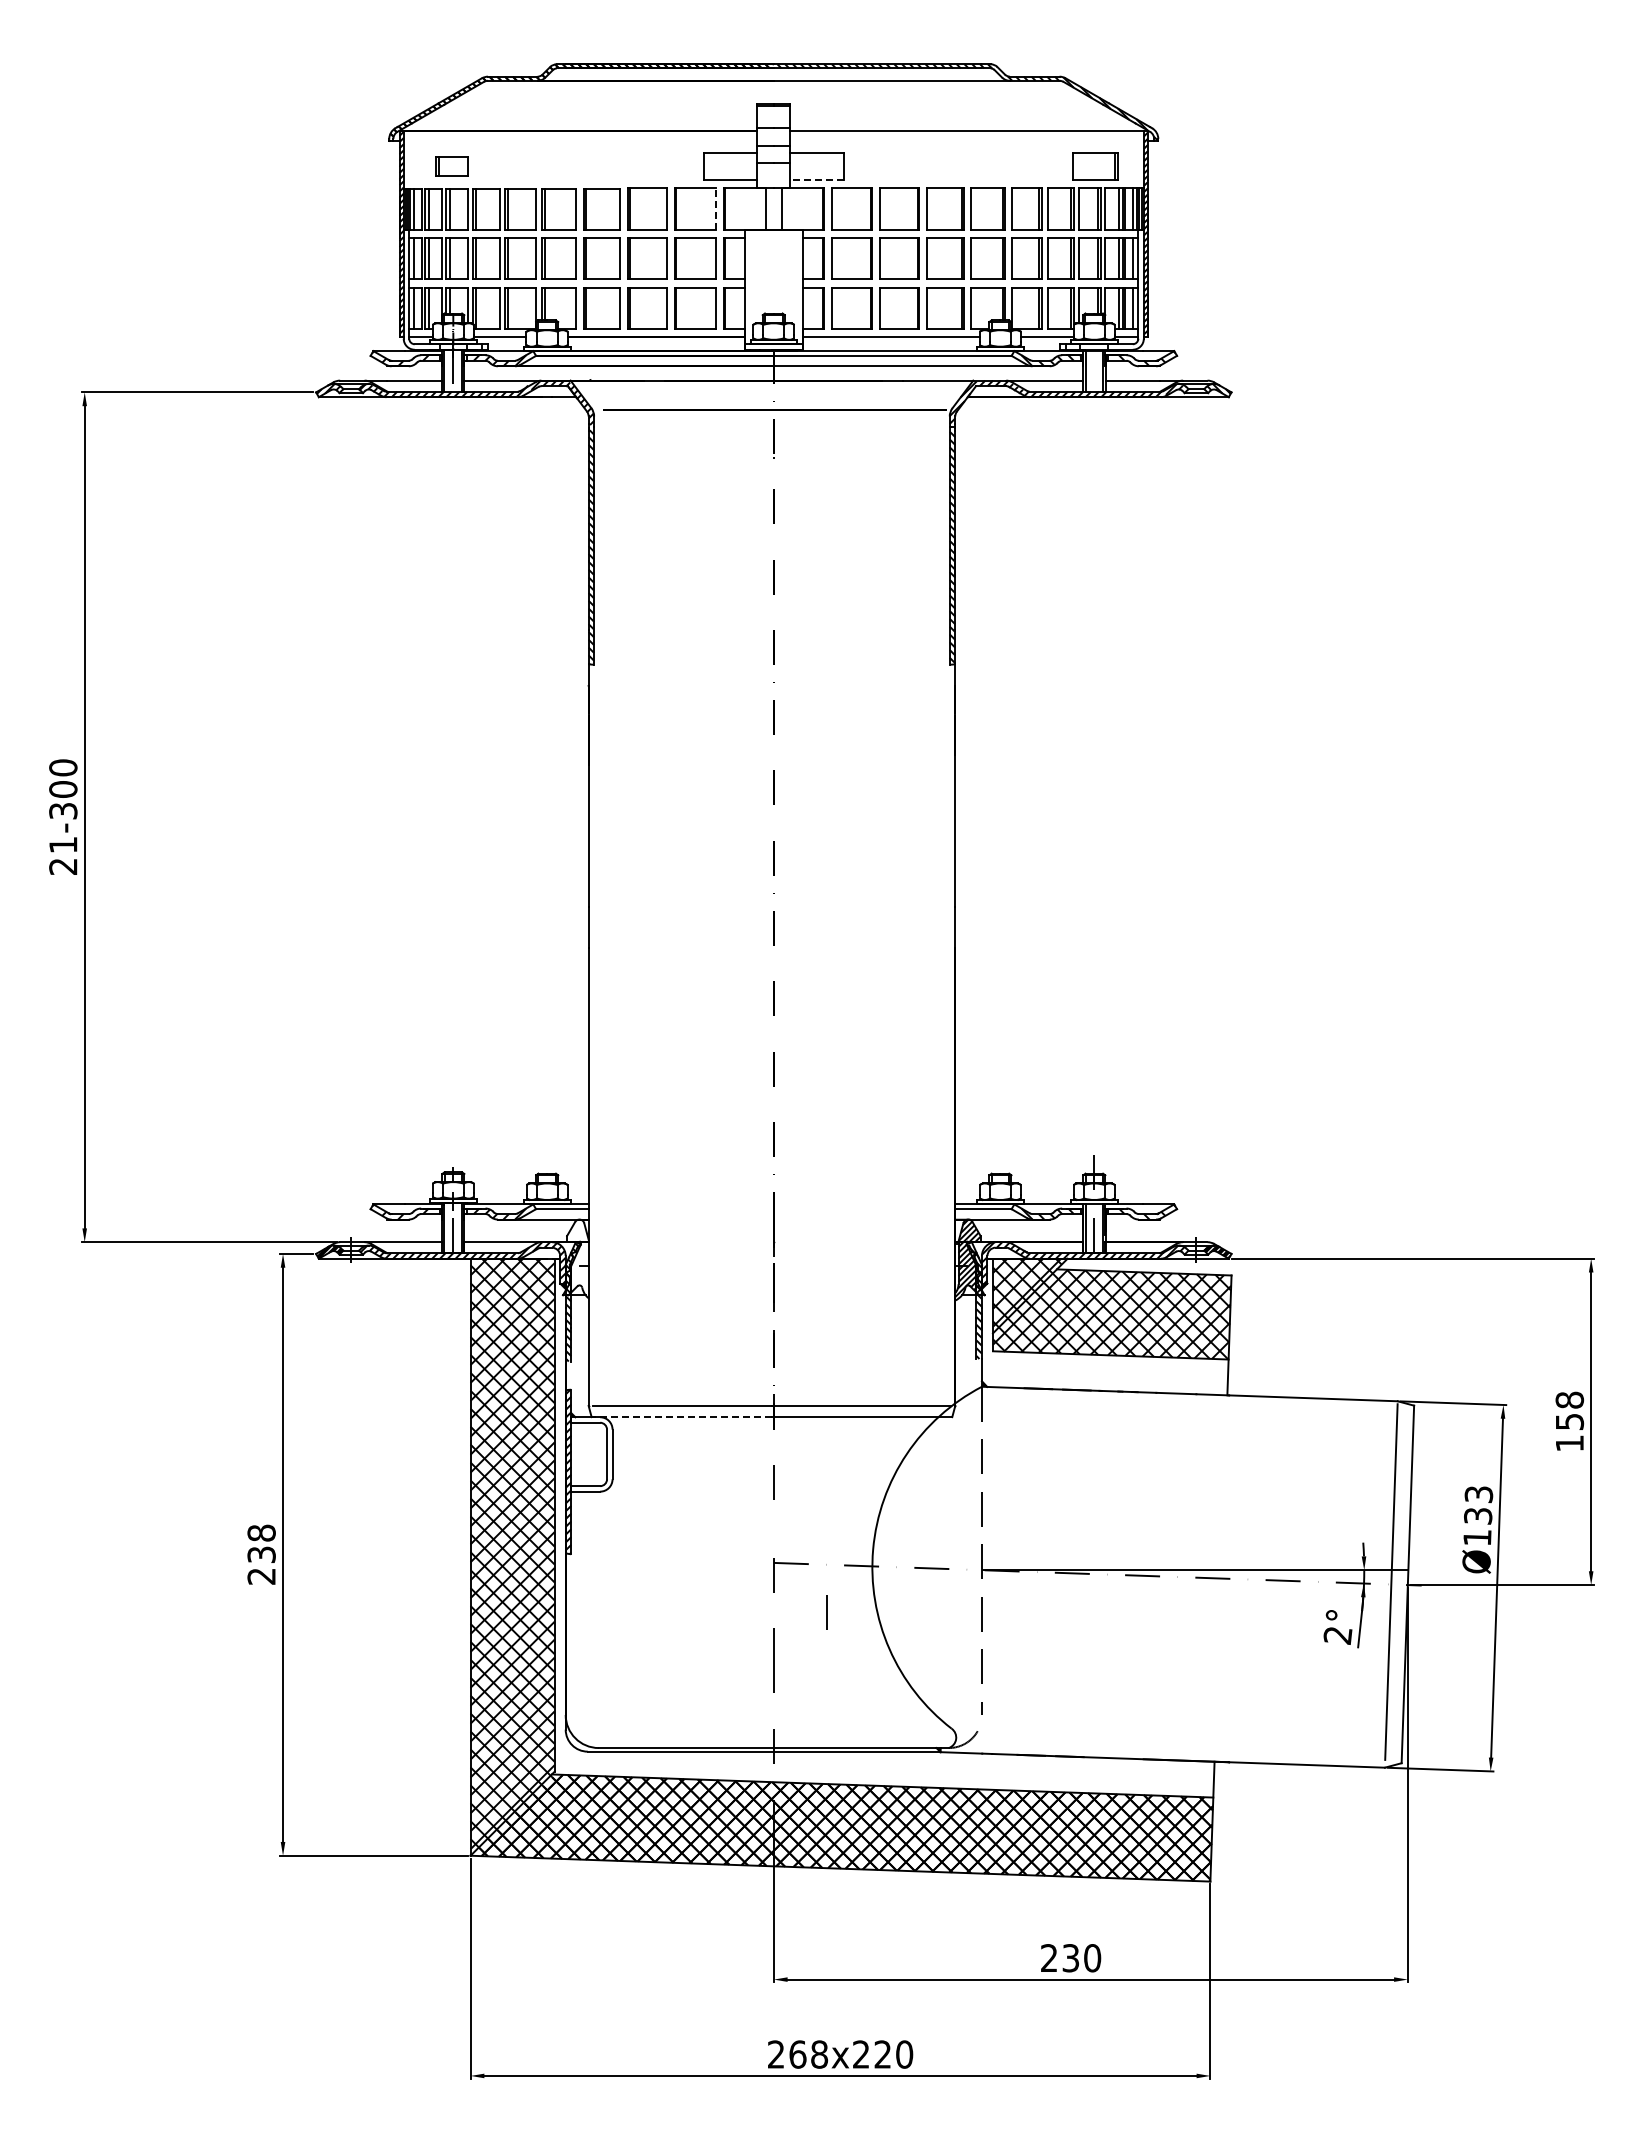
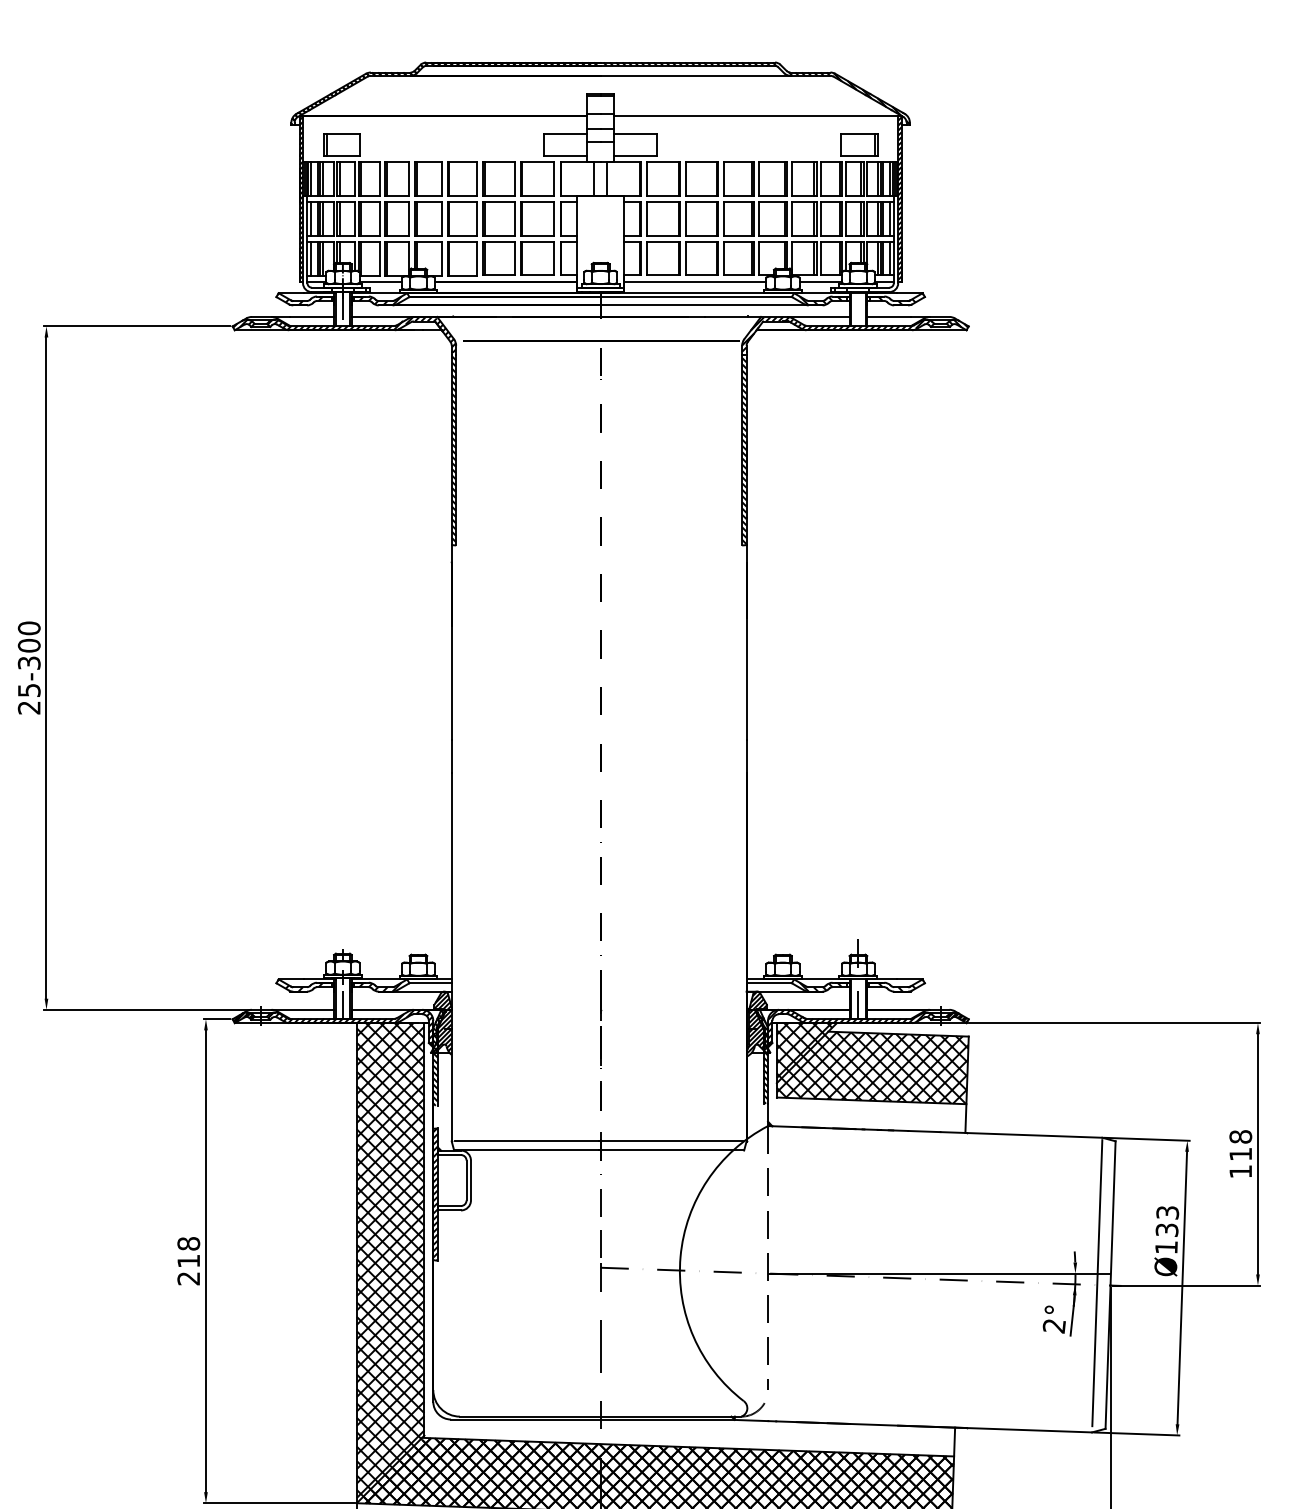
part: (451, 166) -> (341, 144), size x1.43
line: (817, 180) -> (635, 156), dashed -> solid
line: (715, 209) -> (553, 179), dashed -> solid
text: (63, 845) -> (29, 690), 21-300 -> 25-300
hatch: (576, 1258) -> (441, 1022), added
line: (681, 1417) -> (526, 1150), dashed -> solid
text: (1570, 1421) -> (1241, 1154), 158 -> 118
text: (261, 1554) -> (188, 1260), 238 -> 218
line: (826, 1612) -> (600, 1244), moved

